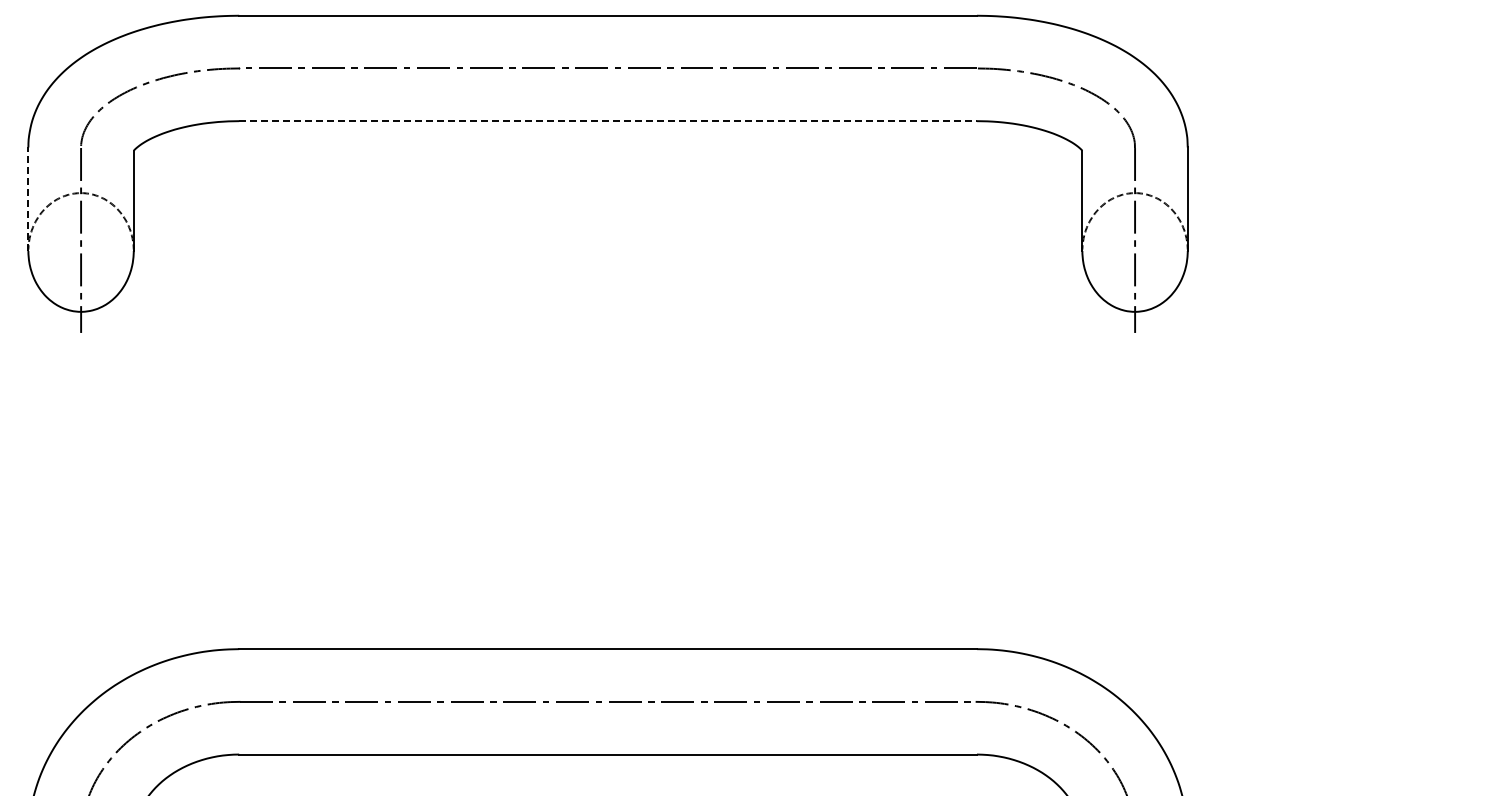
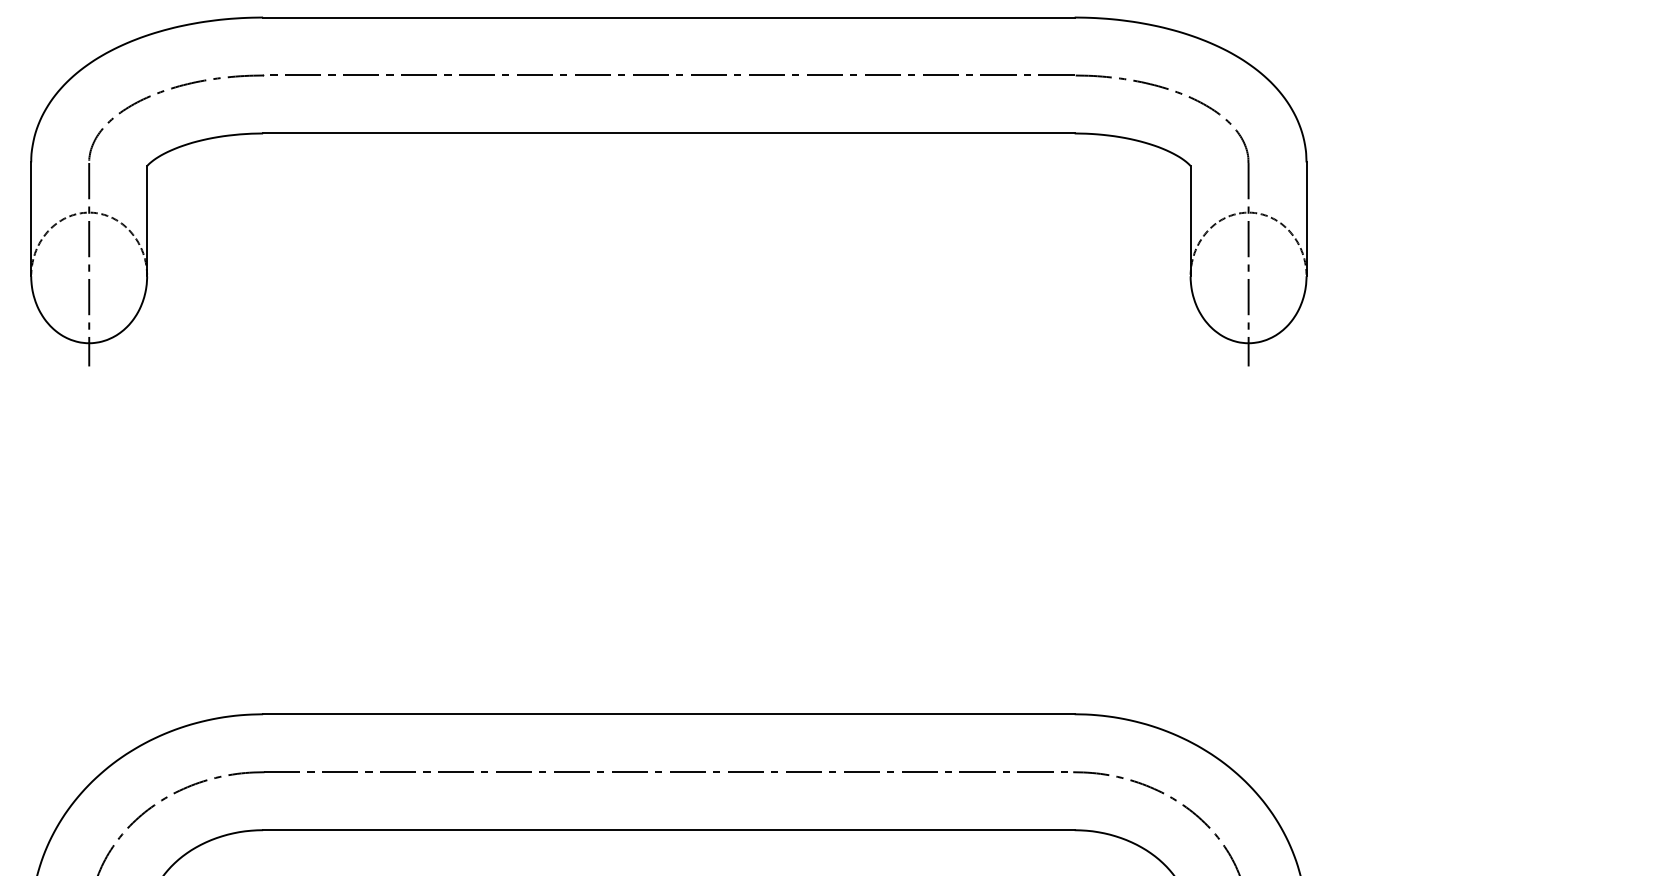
line: (608, 121) -> (669, 133), dashed -> solid
line: (28, 199) -> (31, 219), dashed -> solid

